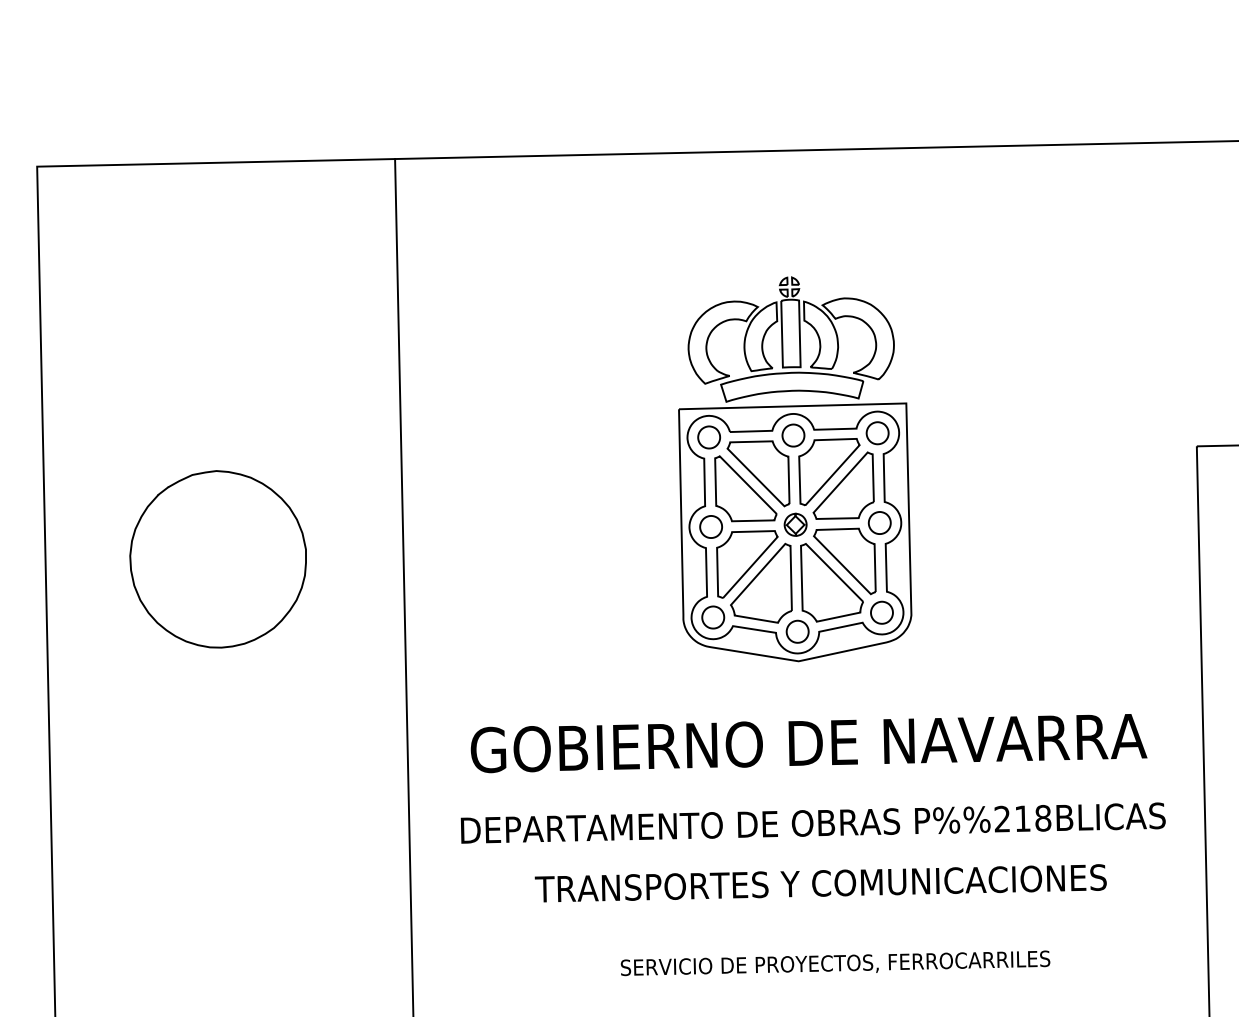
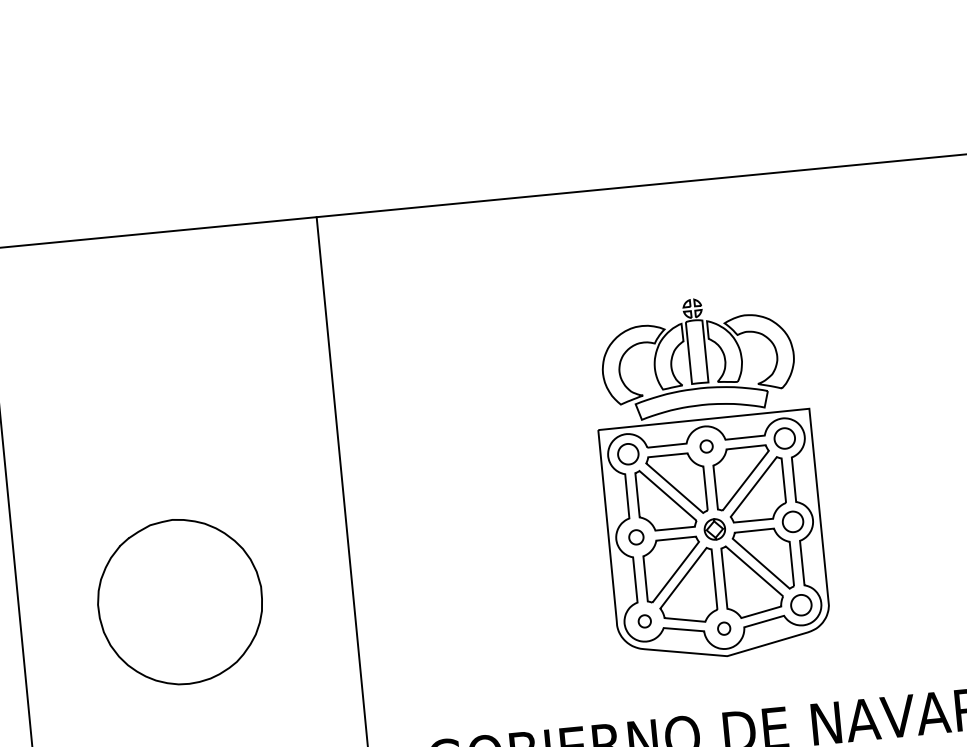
part: (793, 435) -> (706, 446), size x0.6
part: (710, 526) -> (635, 536), size x0.7
part: (713, 617) -> (644, 621), size x0.6
part: (797, 631) -> (724, 628), size x0.6

